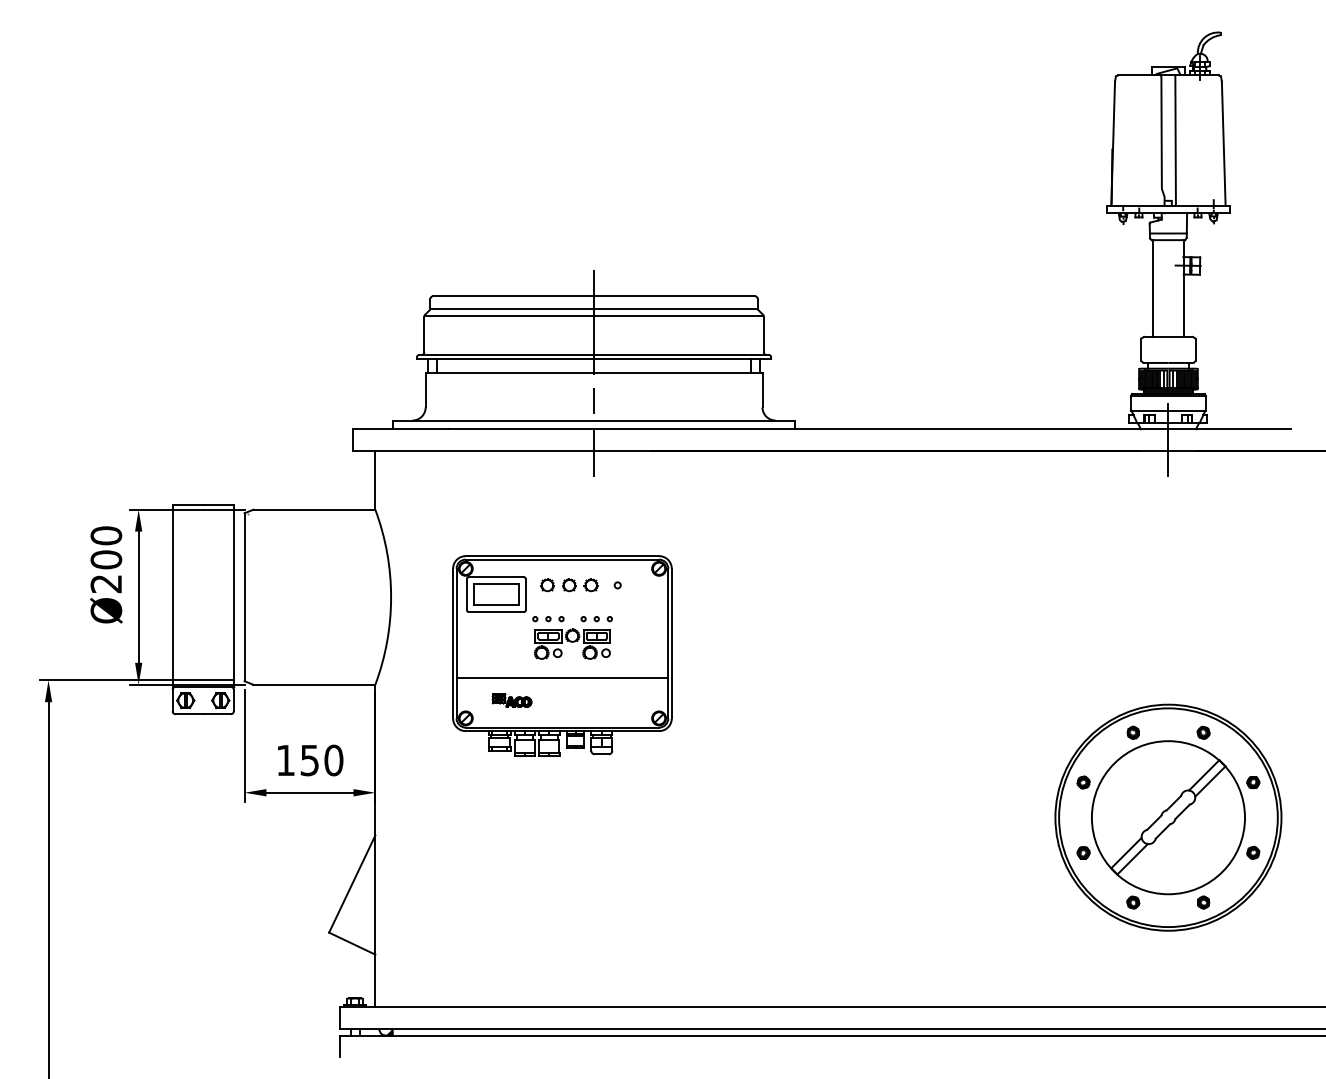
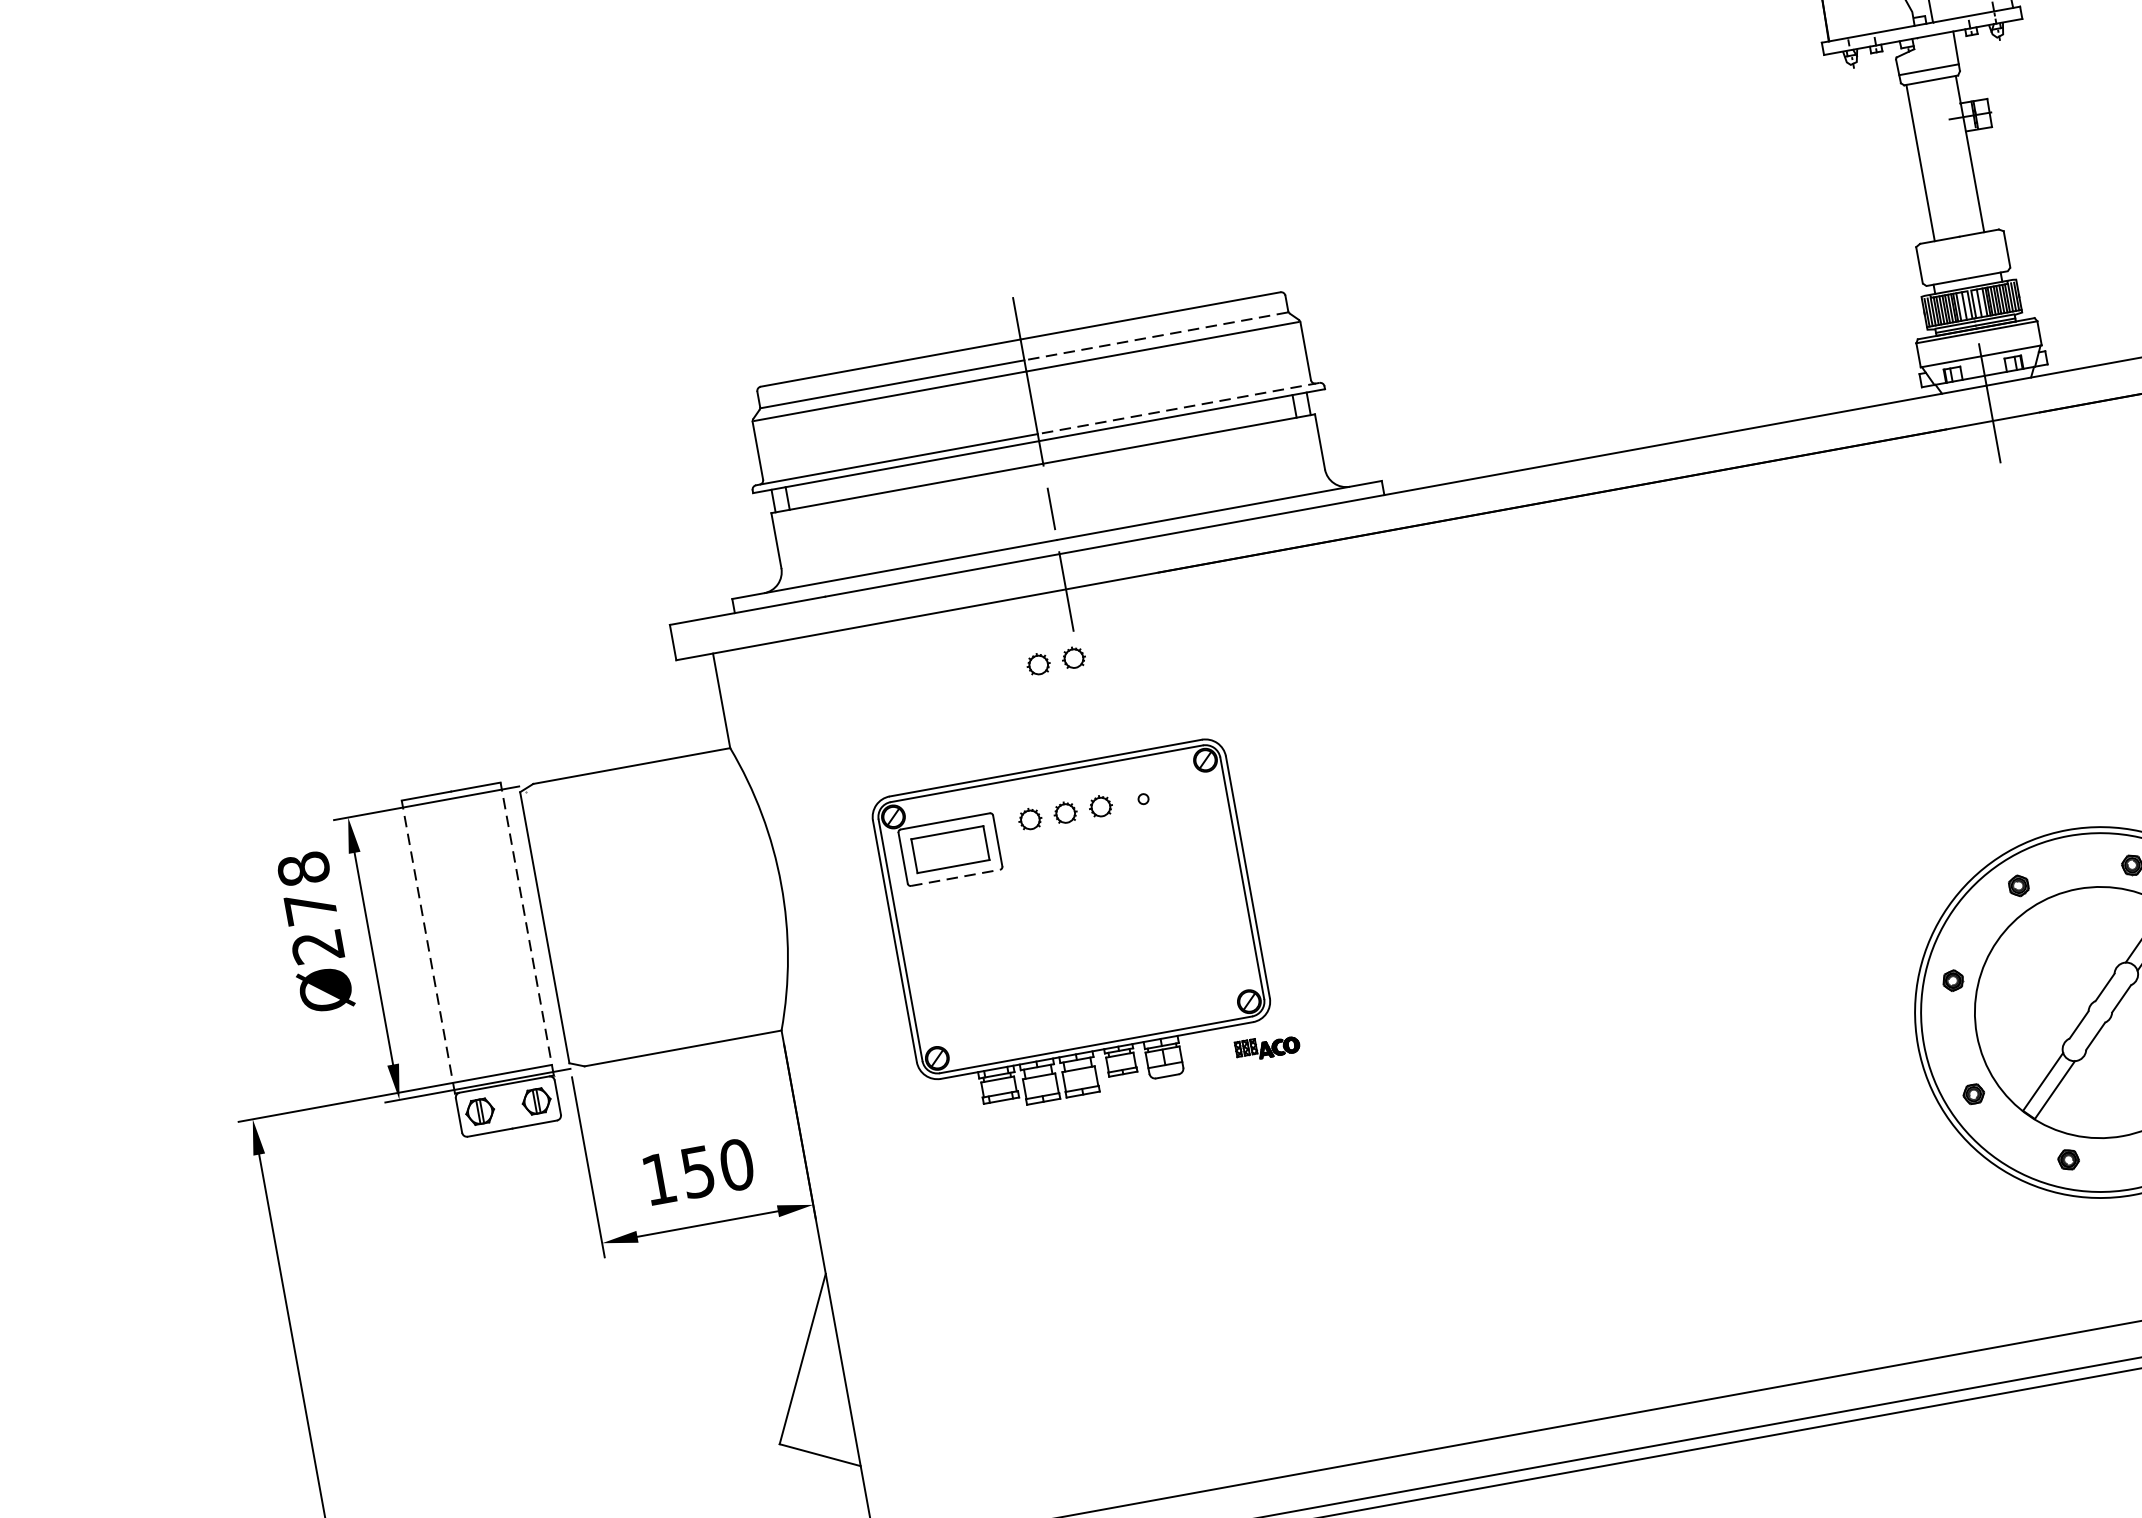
line: (675, 309) -> (1155, 336), solid -> dashed
line: (680, 354) -> (1177, 408), solid -> dashed
part: (580, 493) -> (1056, 661), added
text: (106, 547) -> (307, 887), Ø200 -> Ø278
line: (172, 596) -> (428, 947), solid -> dashed
line: (233, 596) -> (526, 929), solid -> dashed
line: (496, 612) -> (955, 878), solid -> dashed
part: (572, 637) -> (1085, 896), removed
line: (562, 677) -> (1081, 963), removed
part: (511, 700) -> (1266, 1047), moved

